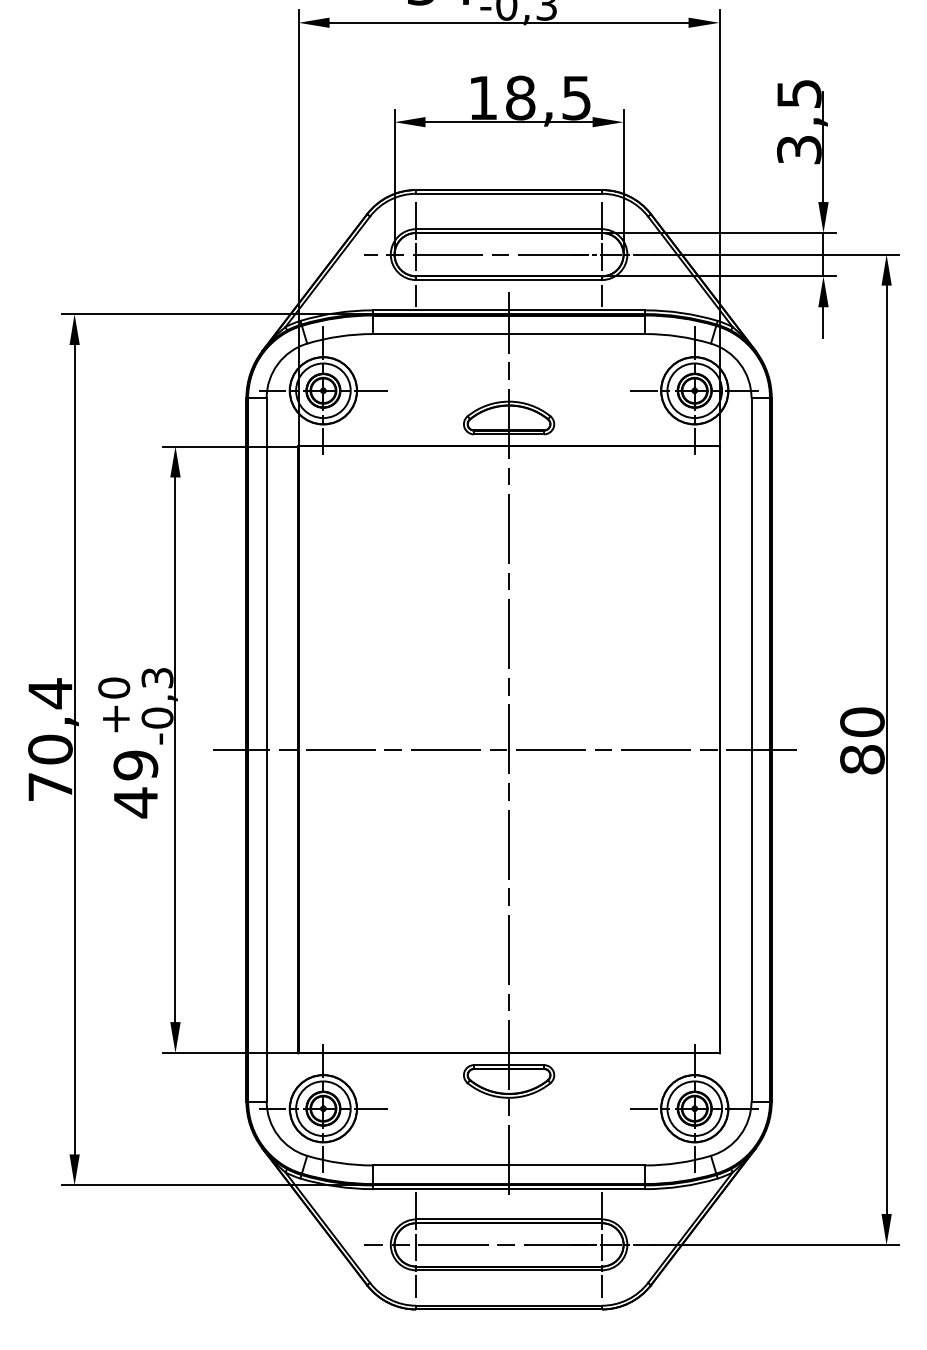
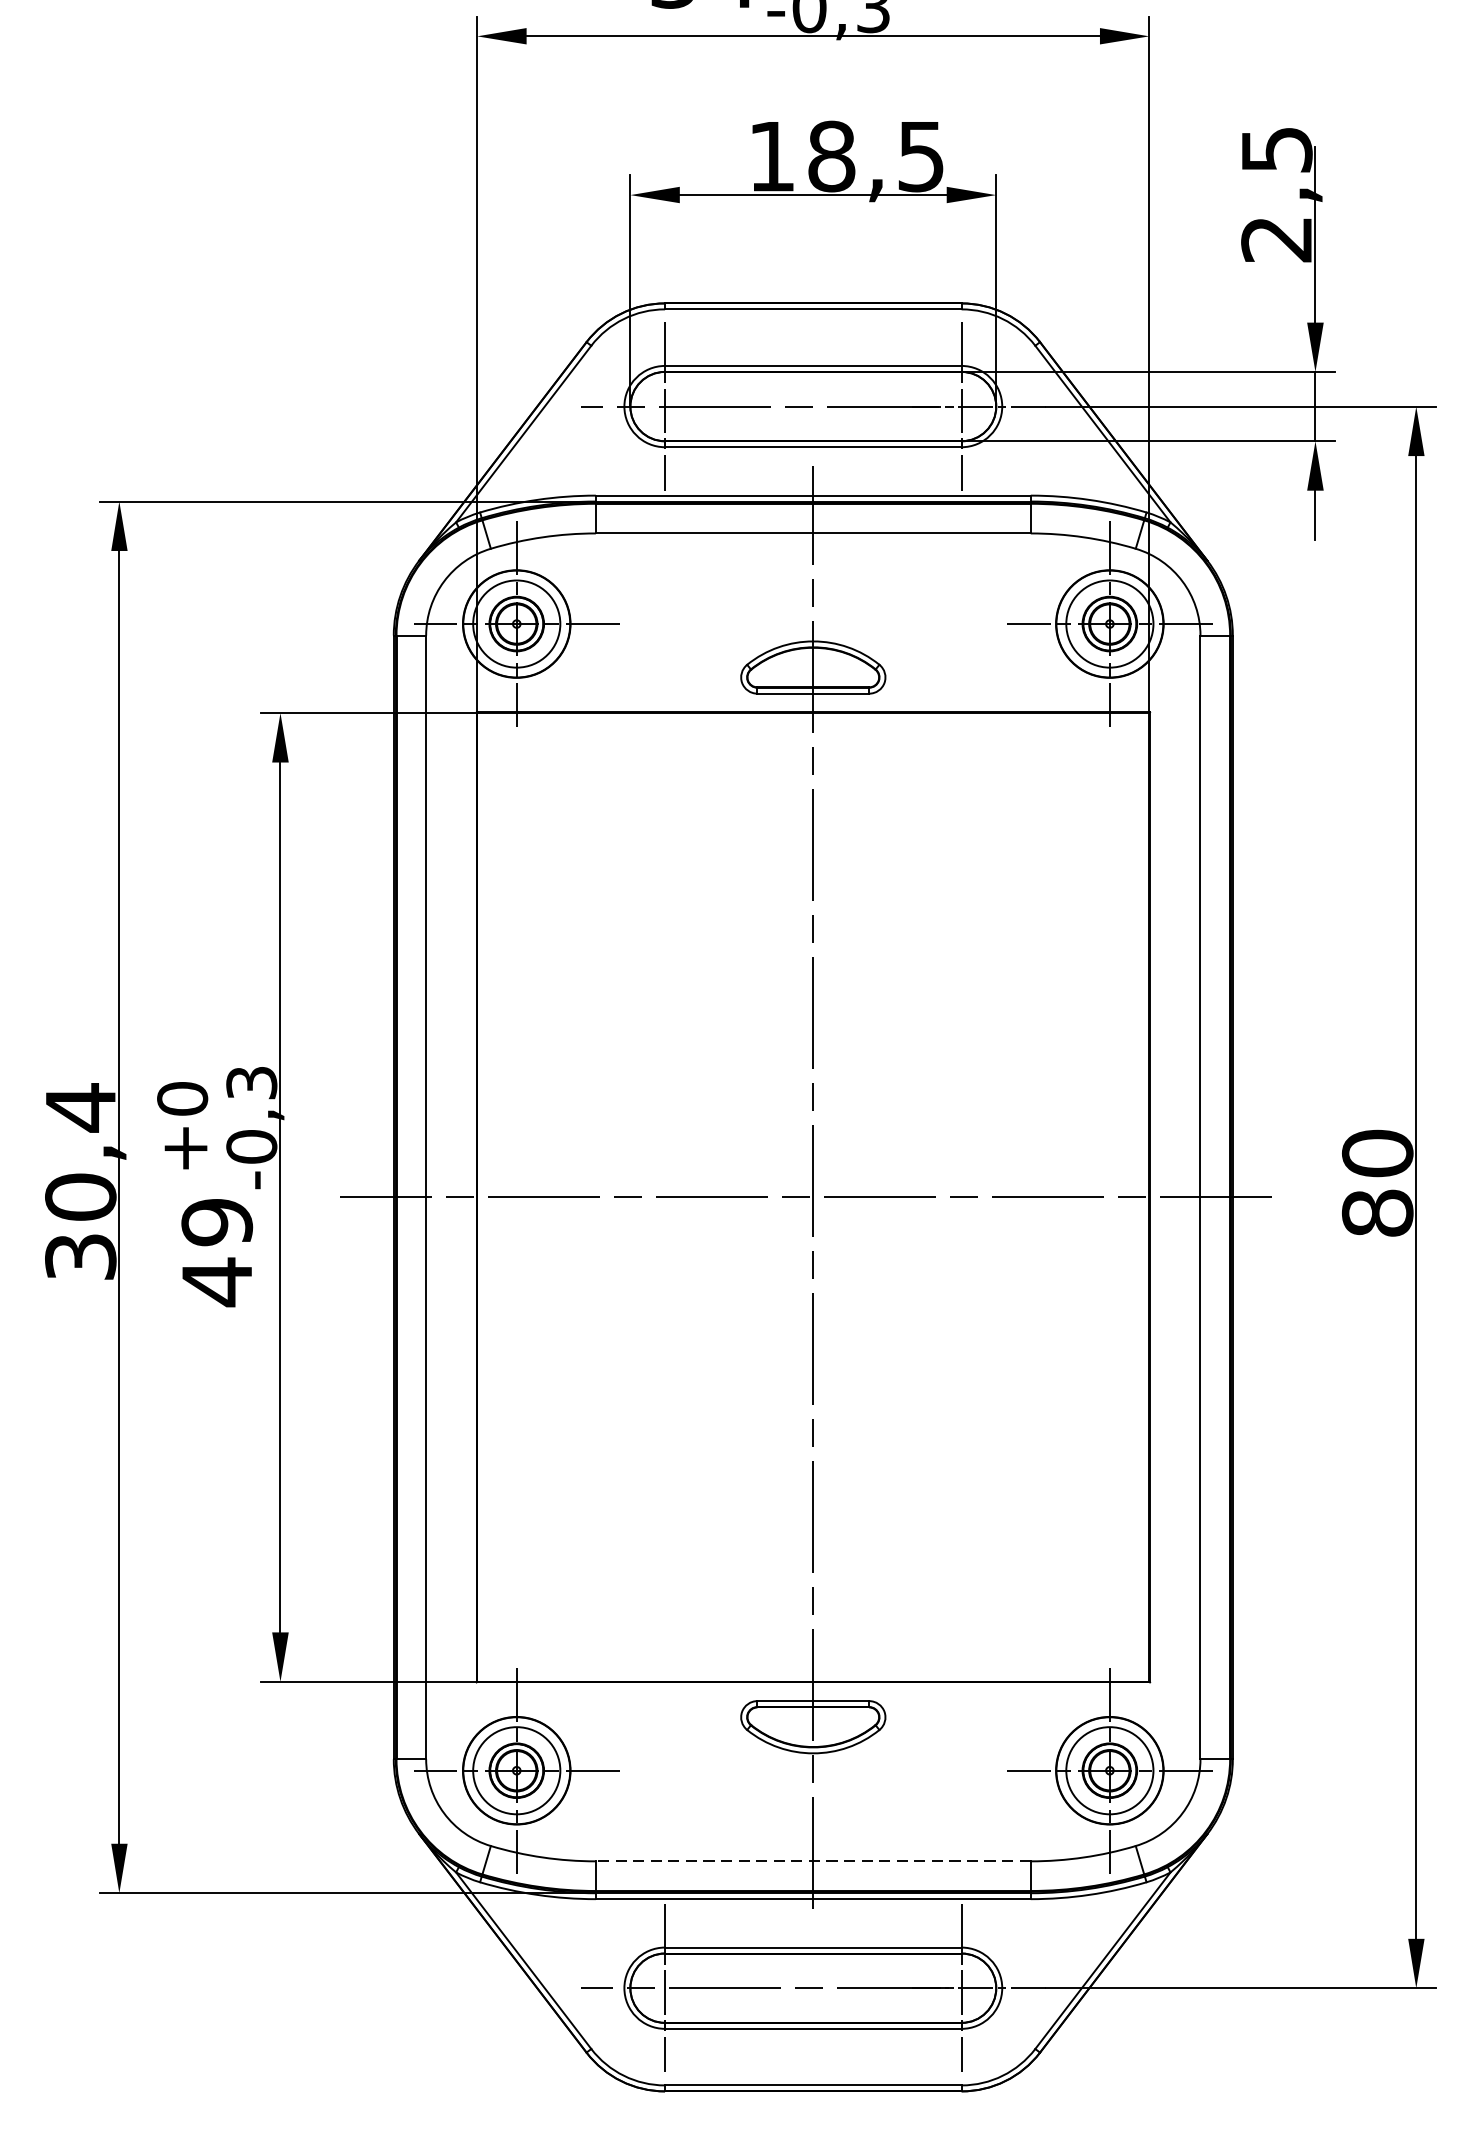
text: (799, 150) -> (1277, 240), 3,5 -> 2,5
text: (50, 787) -> (80, 1257), 70,4 -> 30,4
line: (508, 1165) -> (812, 1861), solid -> dashed

